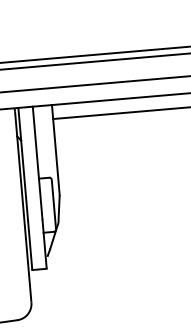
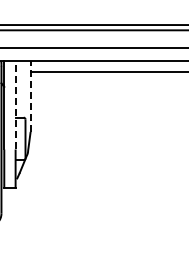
line: (55, 150) -> (30, 96), solid -> dashed
line: (37, 161) -> (15, 104), solid -> dashed

